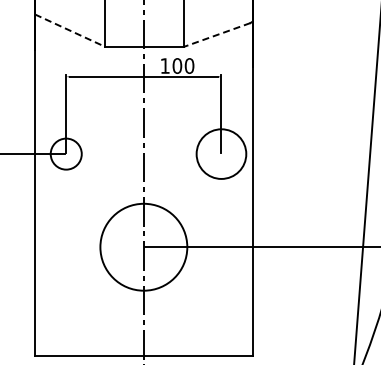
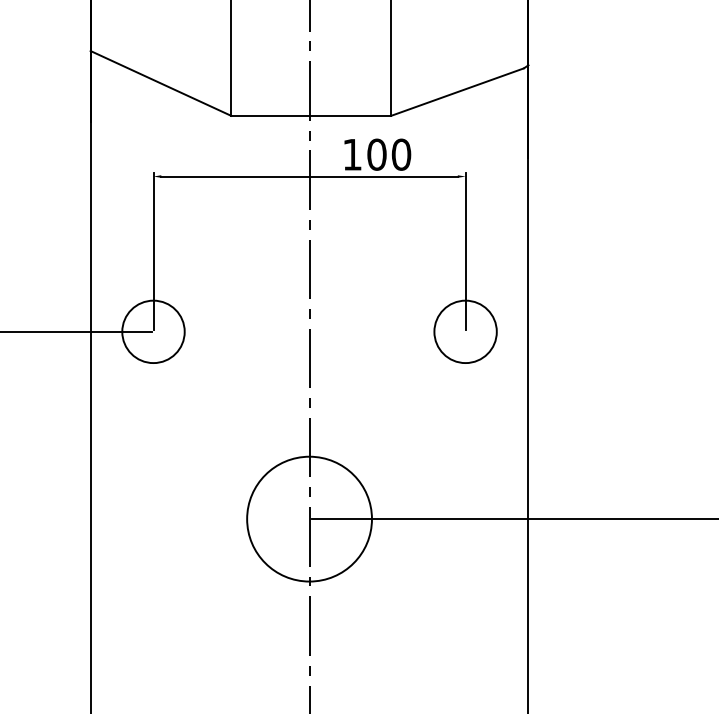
line: (69, 30) -> (160, 83), dashed -> solid
line: (217, 35) -> (457, 93), dashed -> solid
circle: (220, 153) -> (463, 330), size x0.62
circle: (143, 247) -> (308, 519), size x0.71

